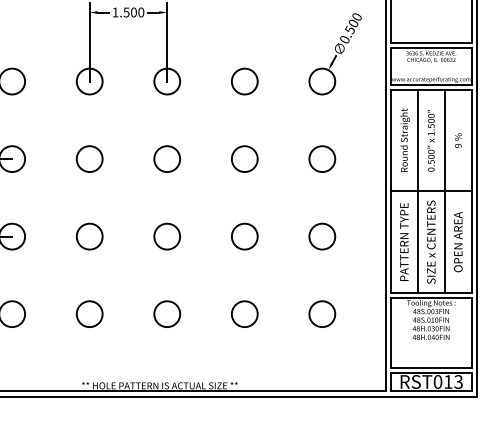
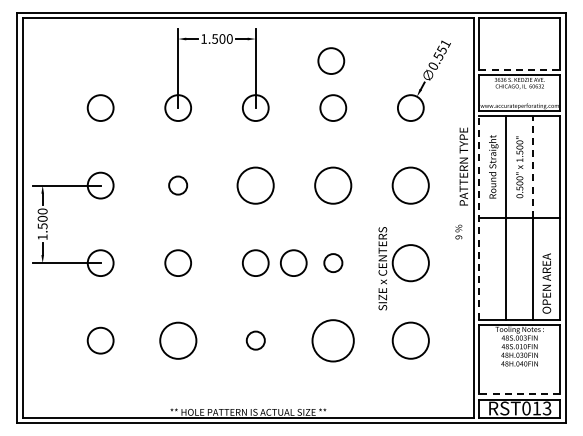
text: (354, 19) -> (443, 46), 0.500 -> 0.551
circle: (242, 33) -> (331, 60), added
line: (431, 42) -> (520, 69), solid -> dashed
text: (457, 139) -> (458, 231), moved
line: (444, 140) -> (533, 167), solid -> dashed
circle: (88, 158) -> (177, 185), size x0.7
circle: (166, 158) -> (255, 185), size x1.4
circle: (244, 158) -> (333, 185), size x1.4
circle: (321, 158) -> (410, 185), size x1.4
line: (390, 191) -> (479, 218), solid -> dashed
circle: (204, 235) -> (293, 262), added
circle: (244, 235) -> (333, 262), size x0.7
circle: (321, 236) -> (410, 263), size x1.4
text: (403, 241) -> (463, 166), moved
text: (430, 241) -> (382, 268), moved
text: (457, 241) -> (546, 283), moved
circle: (88, 313) -> (177, 340), size x1.4
circle: (166, 313) -> (255, 340), size x0.7
circle: (244, 313) -> (333, 340), size x1.6
circle: (321, 313) -> (410, 340), size x1.4
line: (430, 367) -> (519, 394), solid -> dashed

